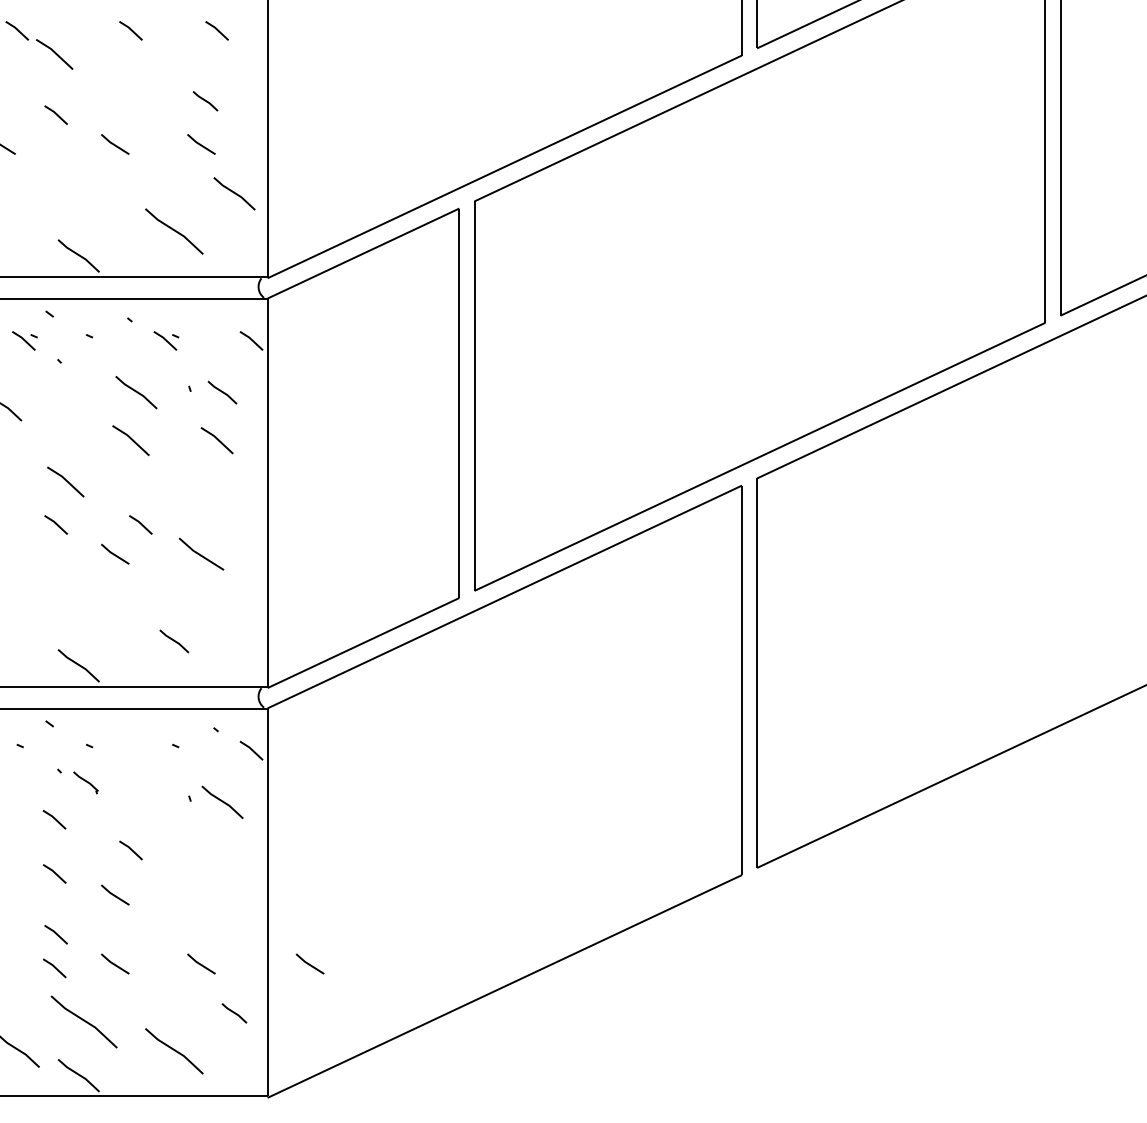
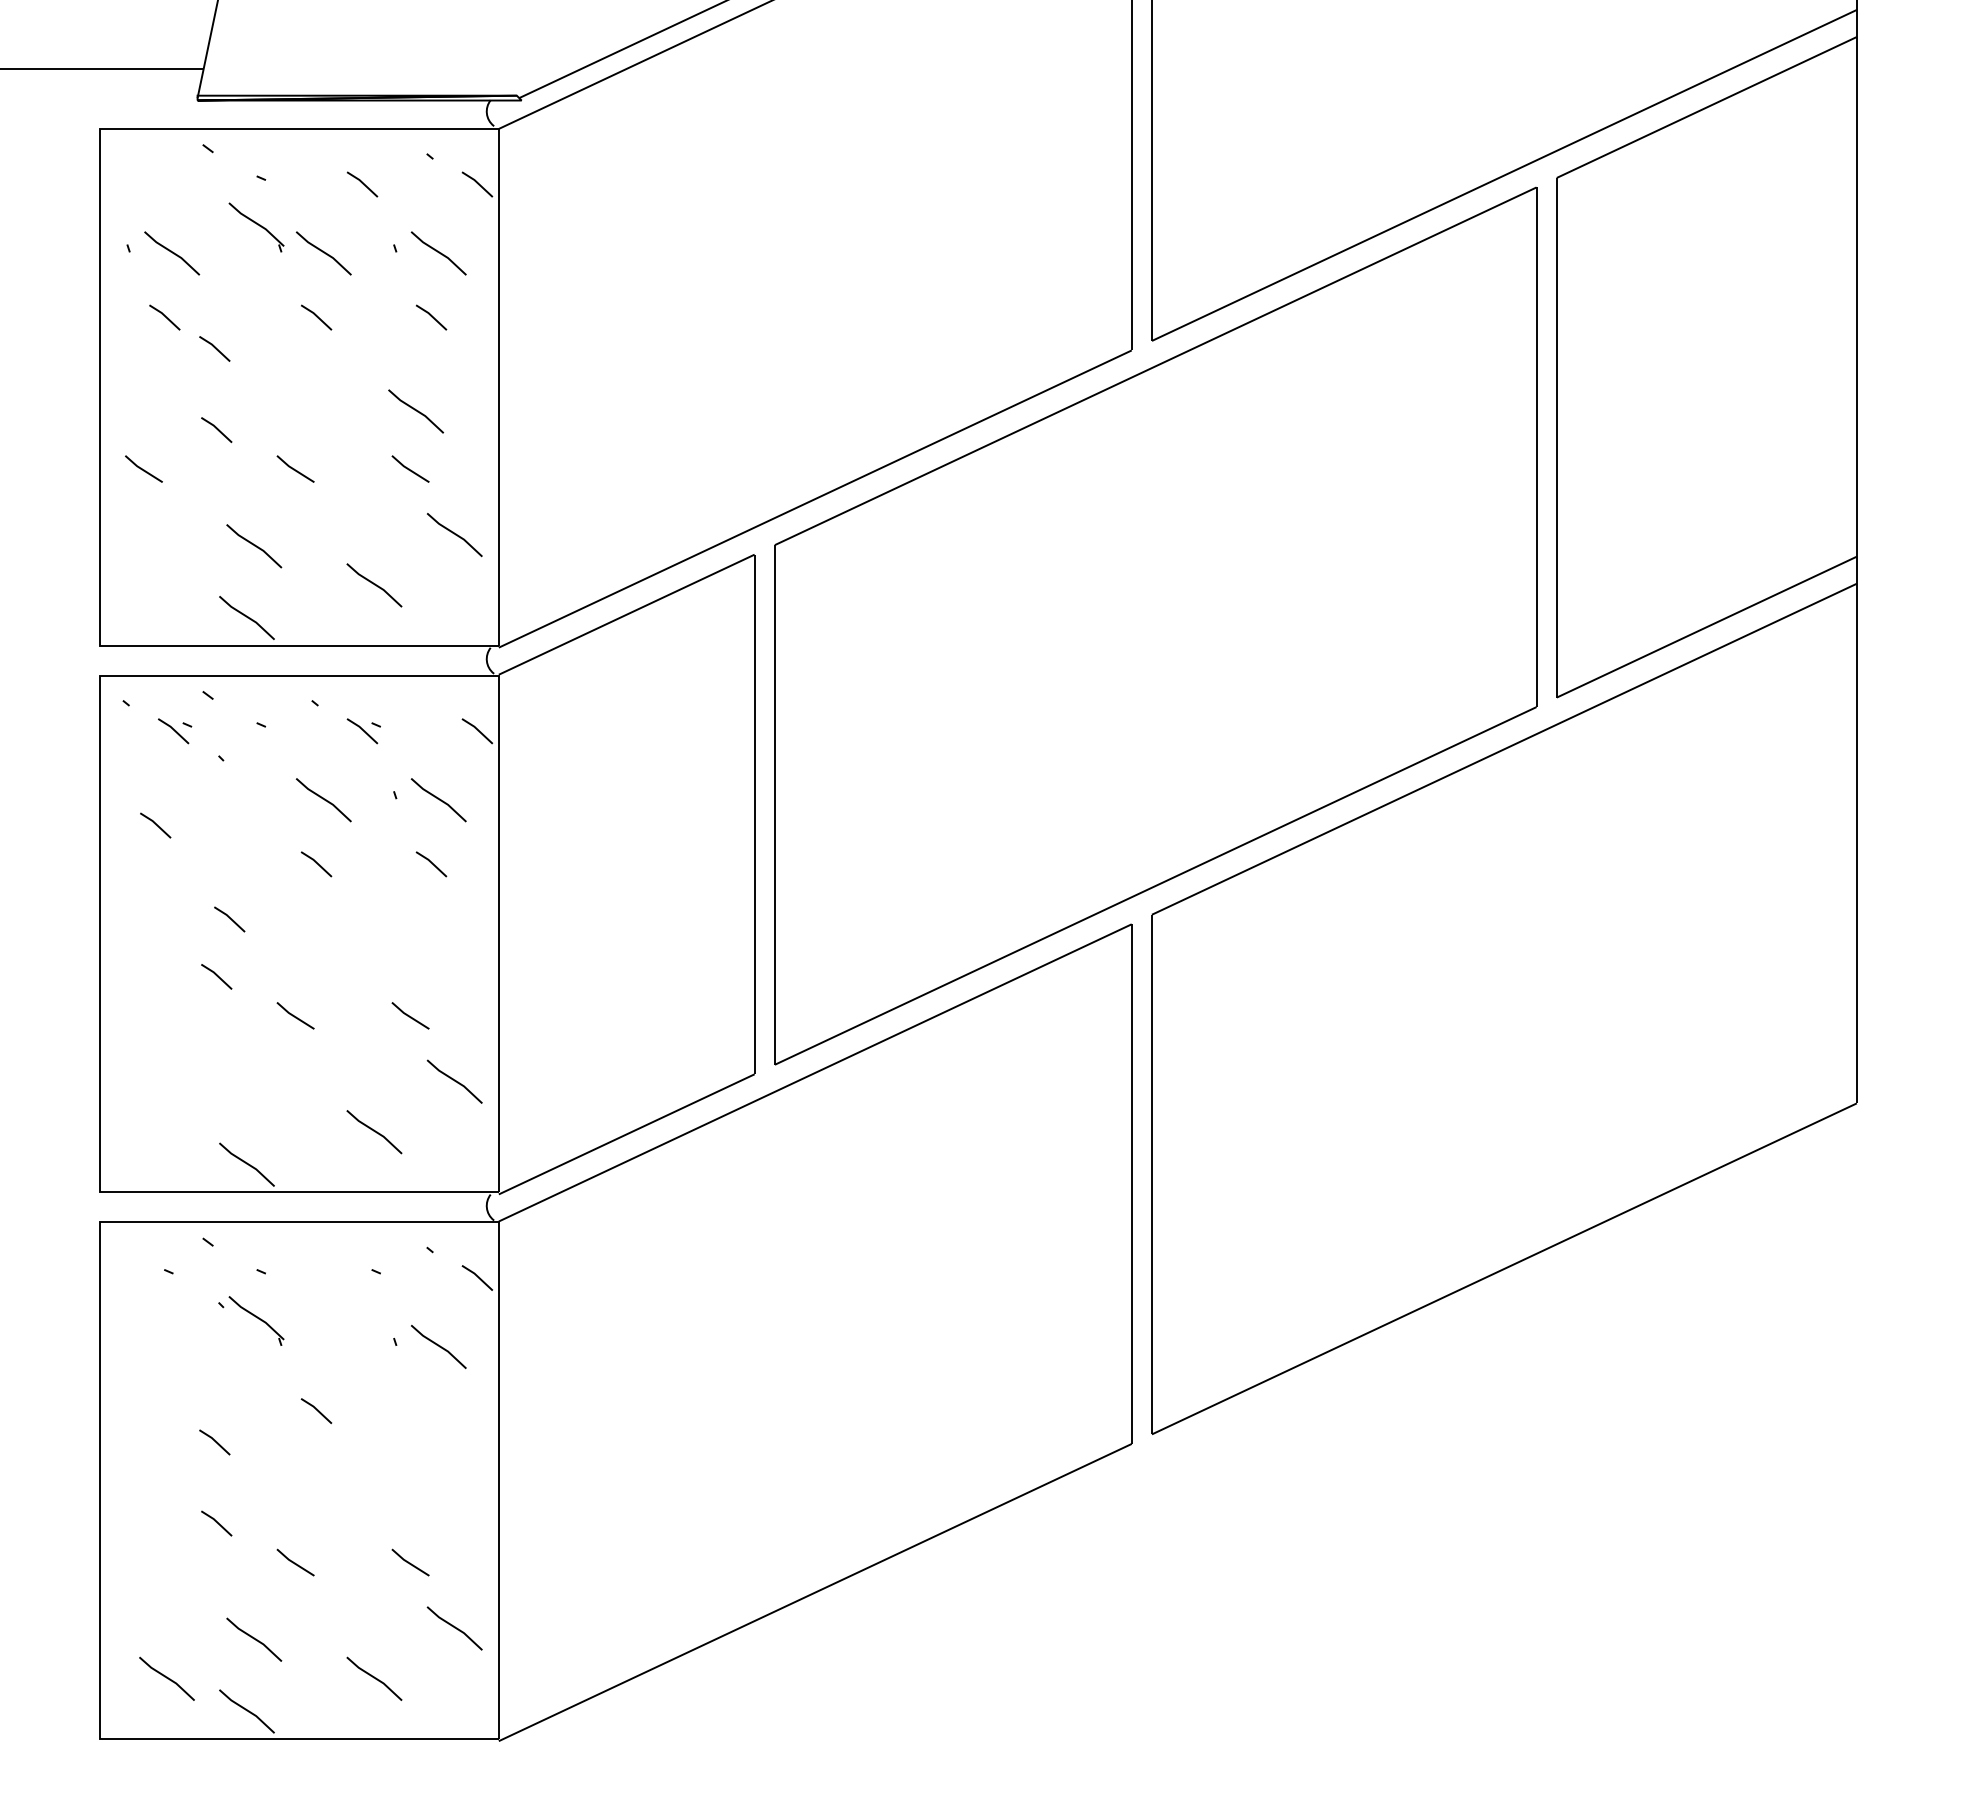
part: (54, 54) -> (214, 348), size x0.62
part: (205, 101) -> (415, 411), size x1.67
part: (84, 202) -> (254, 546), added
part: (174, 231) -> (374, 585), size x0.71
part: (222, 392) -> (438, 800), size x1.43
part: (130, 440) -> (316, 864), size x0.62
part: (217, 440) -> (431, 864), size x0.71
part: (65, 482) -> (229, 919), size x0.62
part: (140, 524) -> (329, 976), removed
part: (201, 553) -> (410, 1015), size x0.62
part: (234, 603) -> (454, 1081), added
part: (174, 641) -> (374, 1132), size x1.43
part: (85, 782) -> (256, 1320), size x1.67
part: (54, 819) -> (214, 1369), removed
part: (115, 895) -> (295, 1470), removed
part: (310, 963) -> (555, 1562), removed
part: (54, 968) -> (214, 1568), removed
part: (234, 1013) -> (454, 1628), size x1.67
part: (84, 1021) -> (254, 1639), size x0.62
part: (174, 1050) -> (374, 1678), size x0.71

